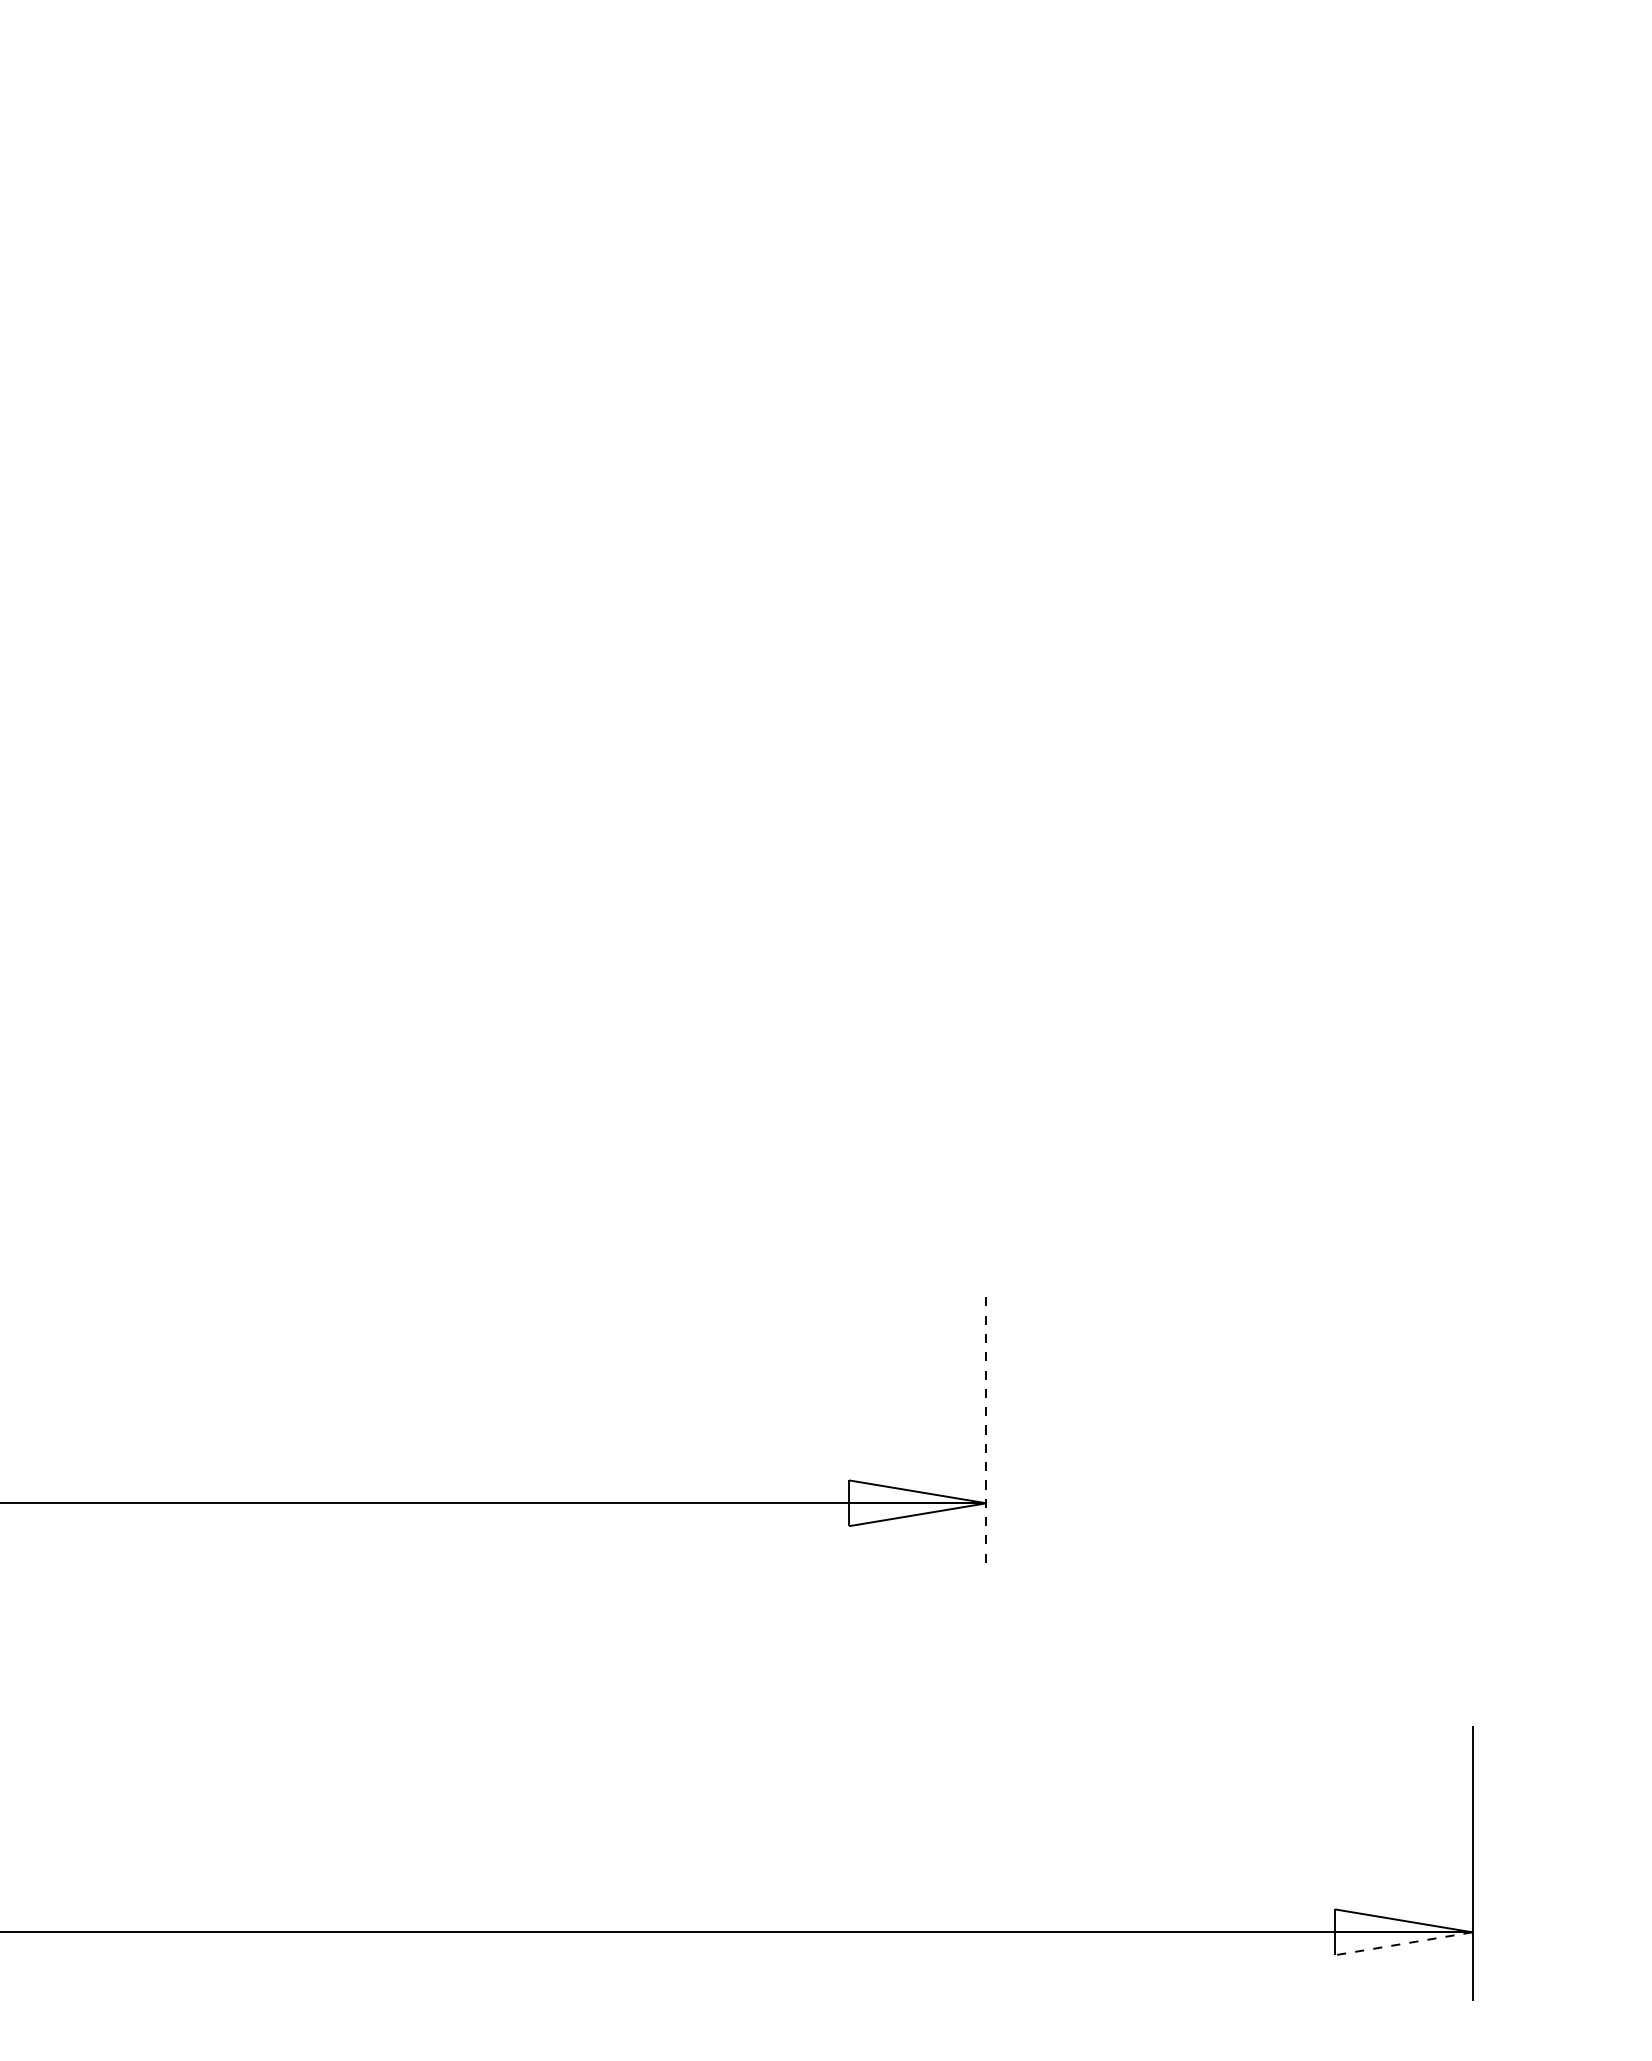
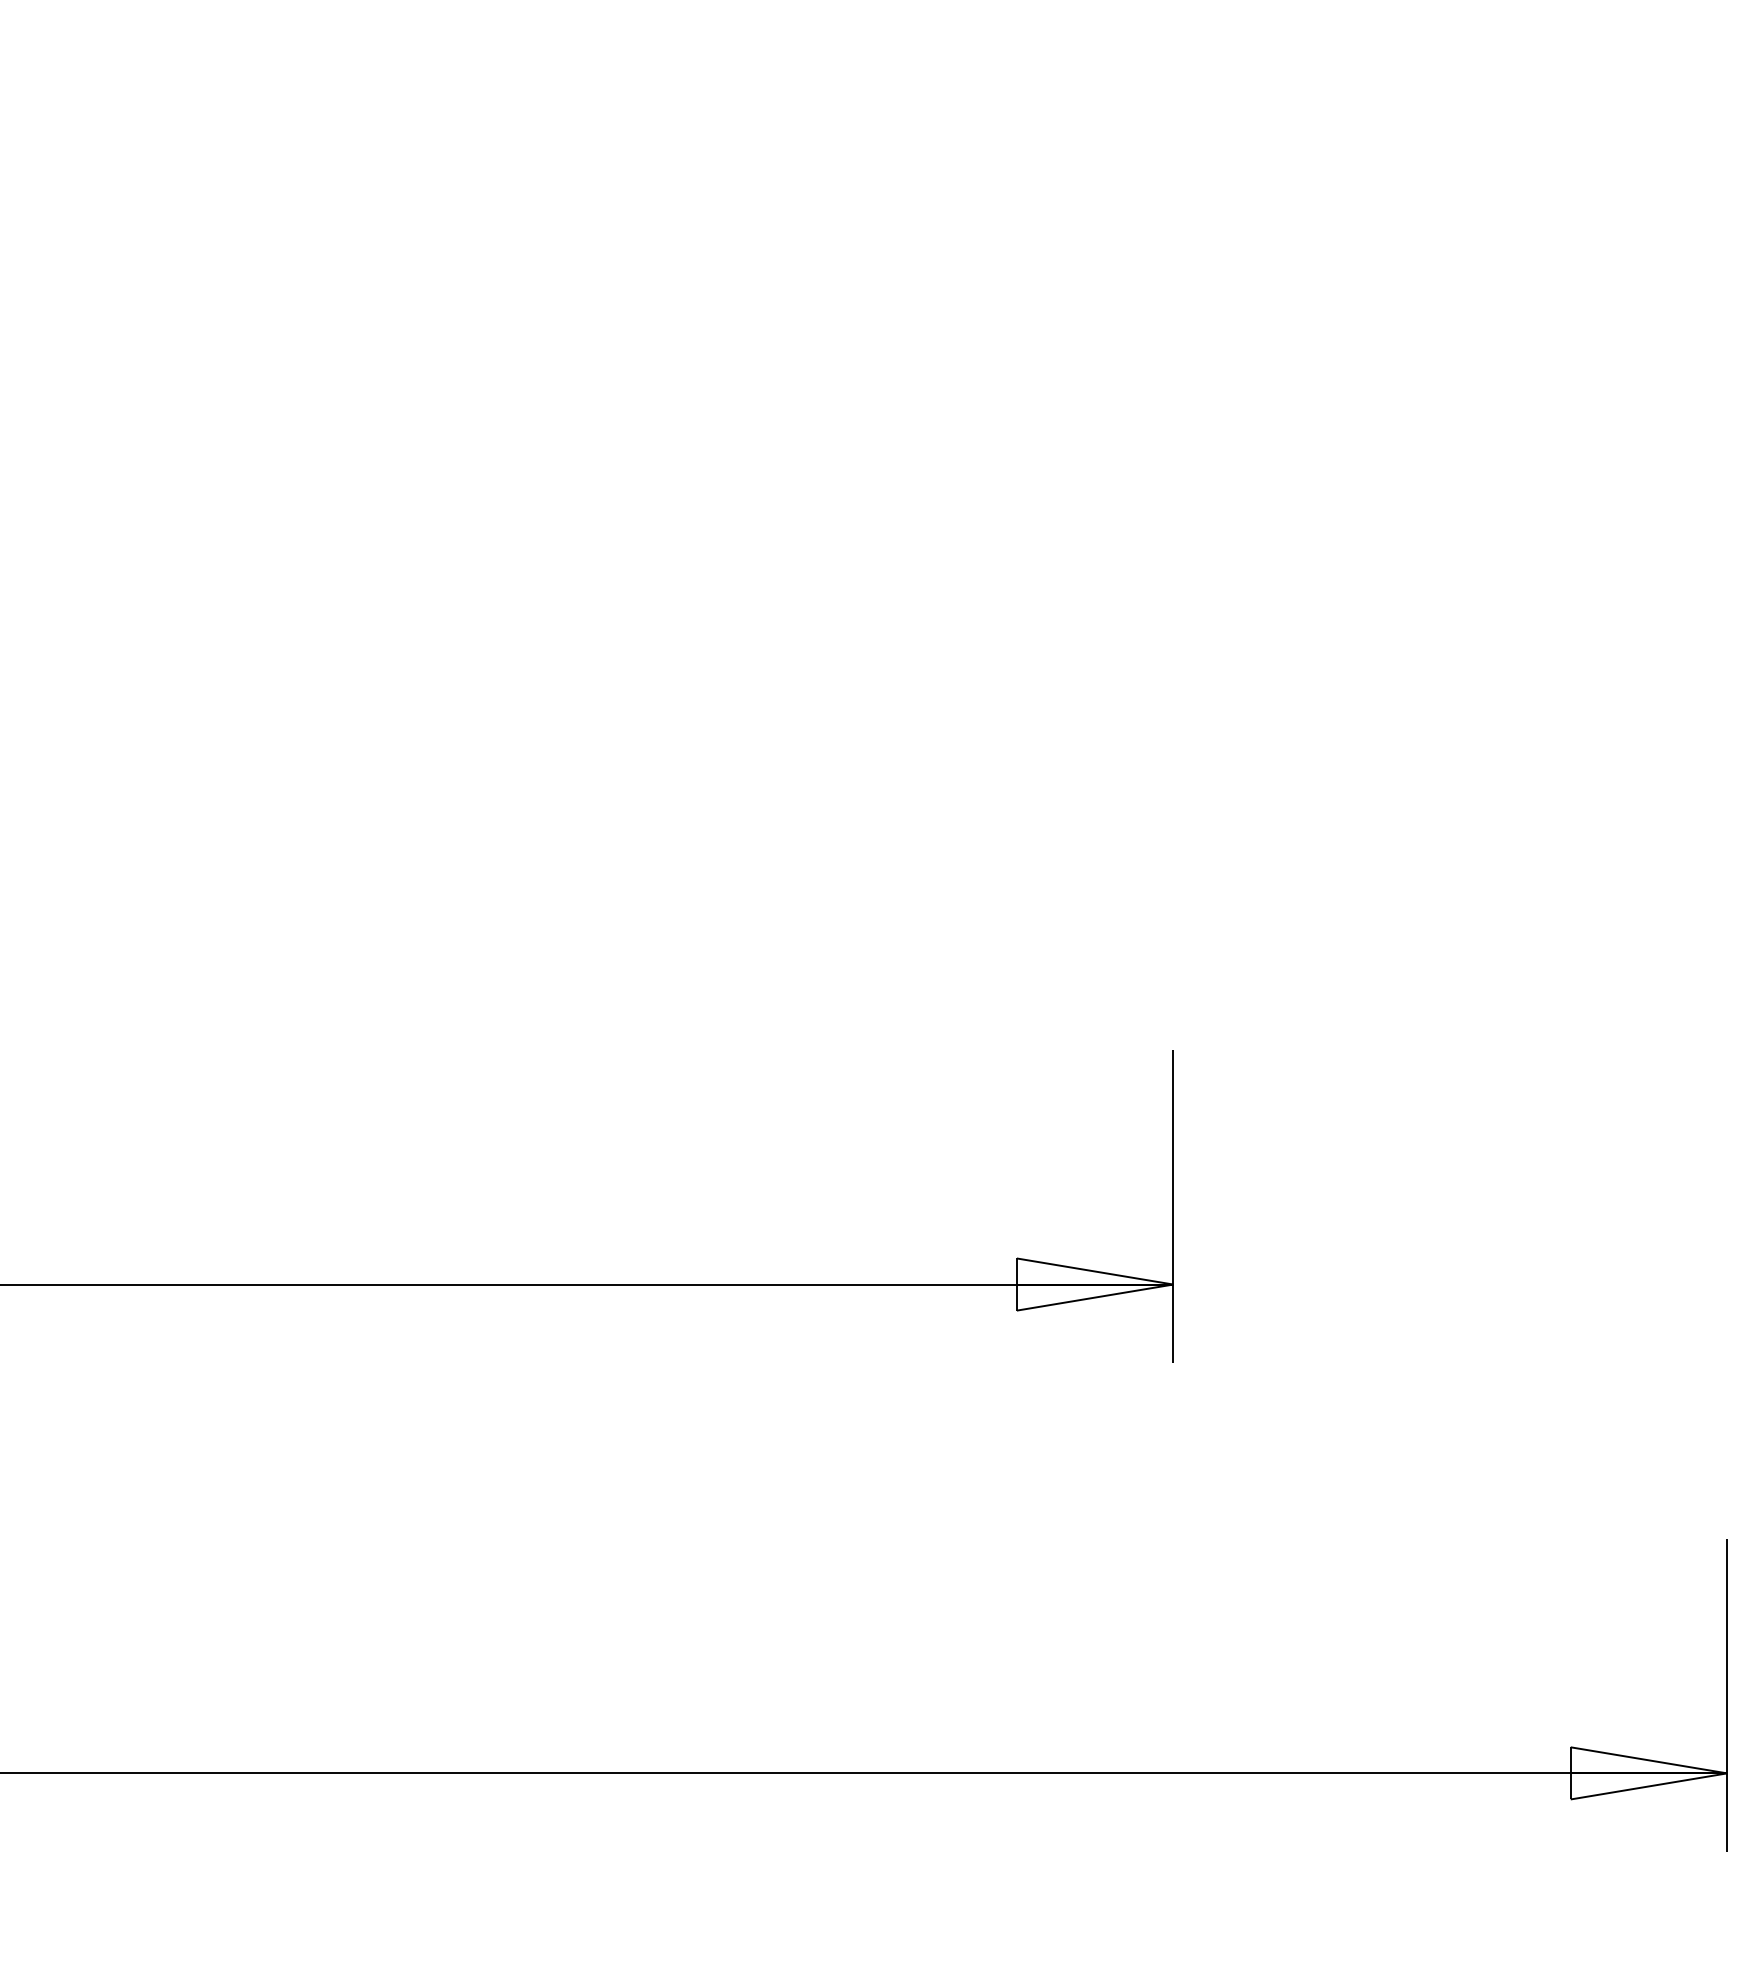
line: (986, 1435) -> (1173, 1207), dashed -> solid
line: (1403, 1943) -> (1648, 1786), dashed -> solid

